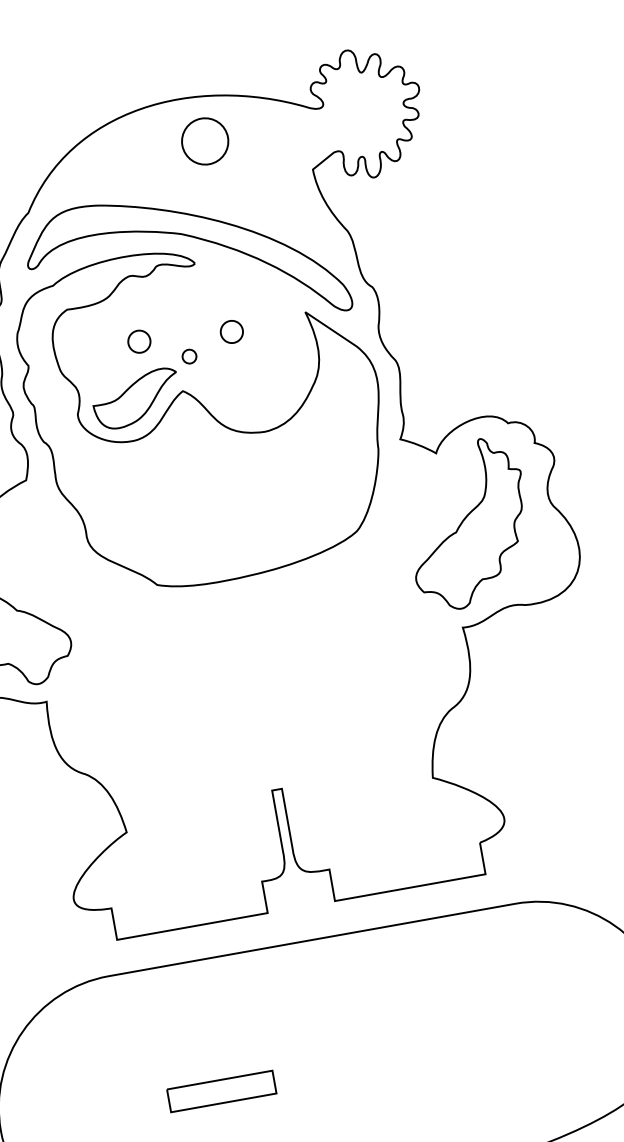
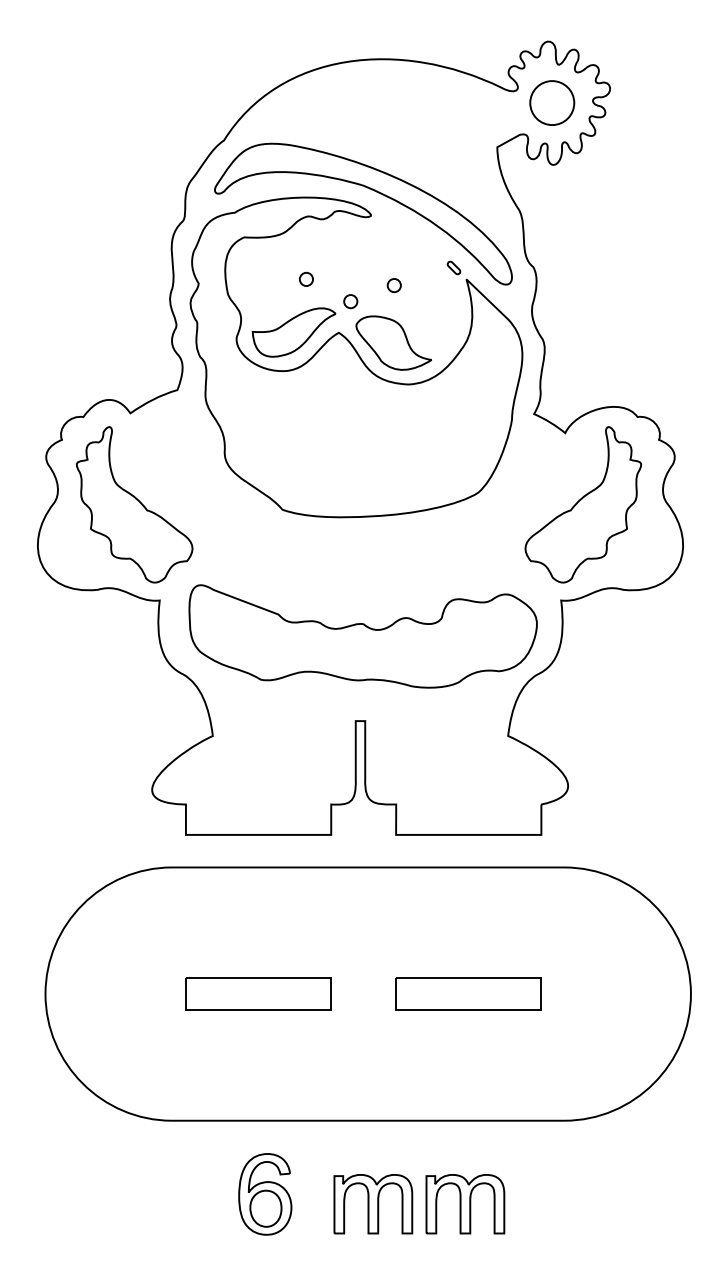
part: (205, 140) -> (552, 102), moved
part: (289, 302) -> (453, 267), added
part: (230, 332) -> (393, 285), size x0.62
part: (139, 341) -> (306, 279), size x0.62
part: (241, 391) -> (393, 342), added
part: (263, 701) -> (362, 636), added
part: (439, 1052) -> (468, 993), added
part: (221, 1090) -> (258, 993), size x1.43

